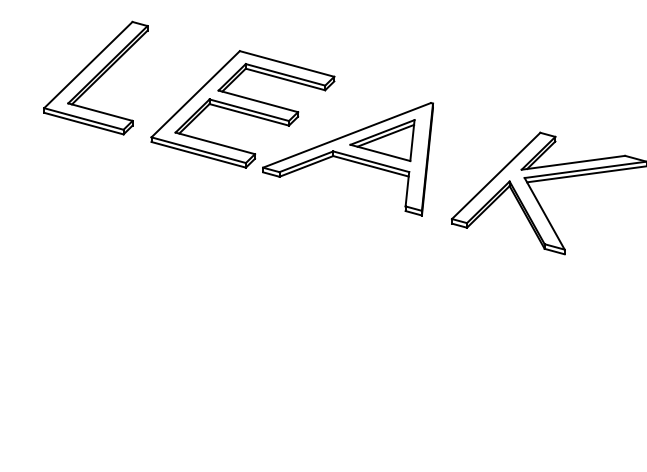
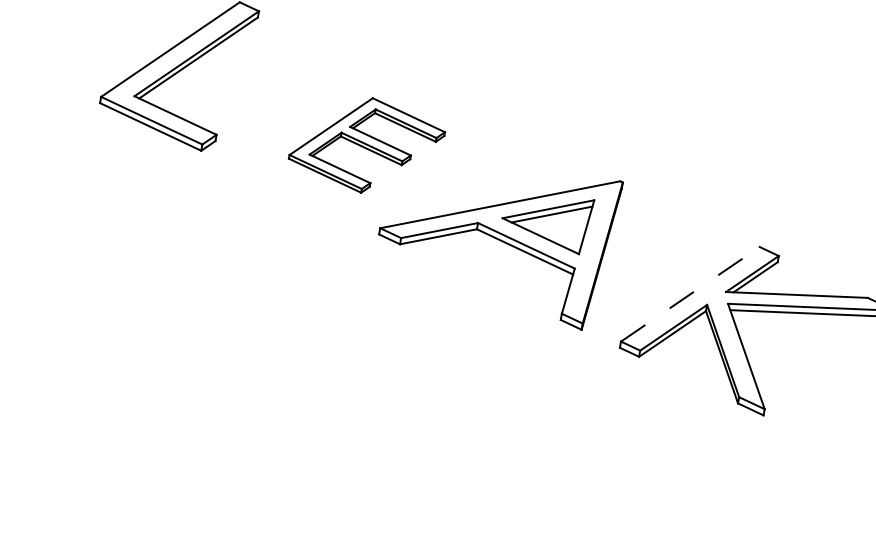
part: (242, 109) -> (366, 145), size x0.6
line: (496, 175) -> (690, 293), solid -> dashed

